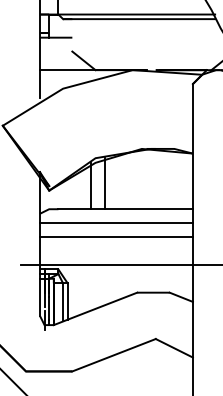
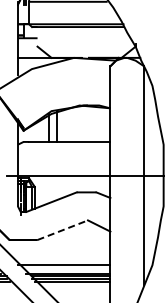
line: (115, 223) -> (63, 150), removed
line: (115, 236) -> (63, 158), removed
line: (115, 355) -> (63, 230), solid -> dashed

